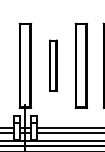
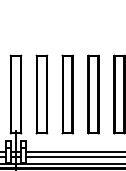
part: (52, 65) -> (41, 94), size x1.67

